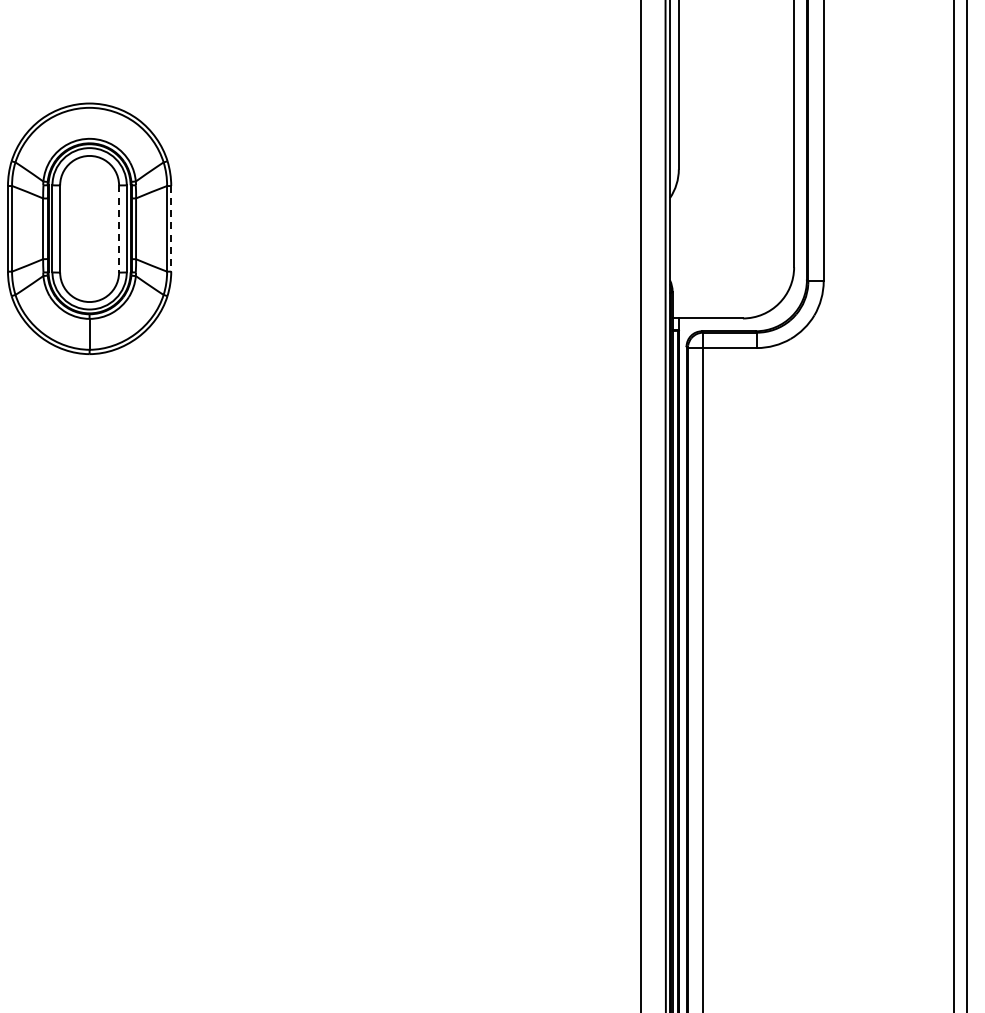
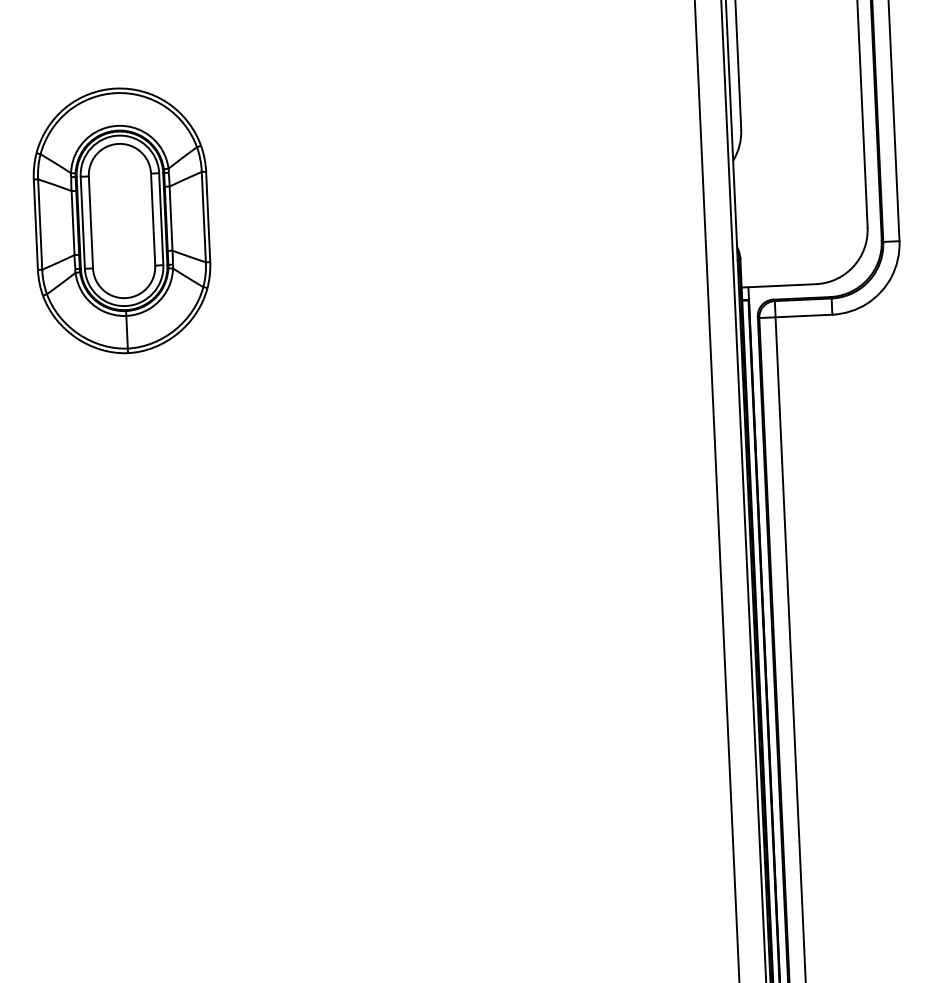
line: (171, 228) -> (208, 216), dashed -> solid
line: (119, 229) -> (153, 220), dashed -> solid

